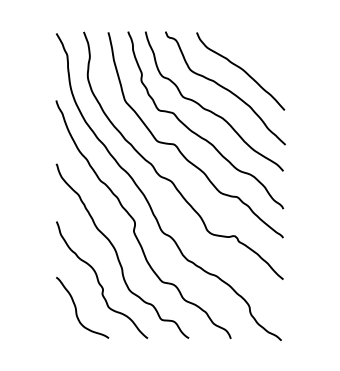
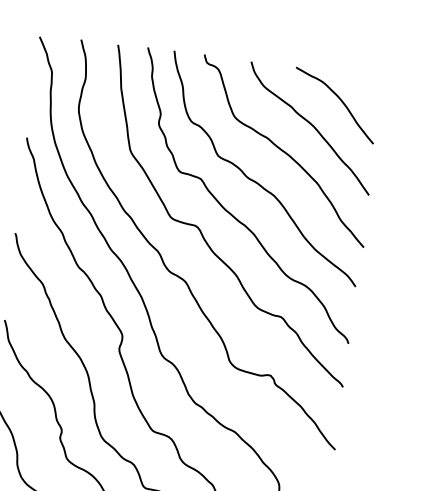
curve: (257, 50) -> (339, 100), added

